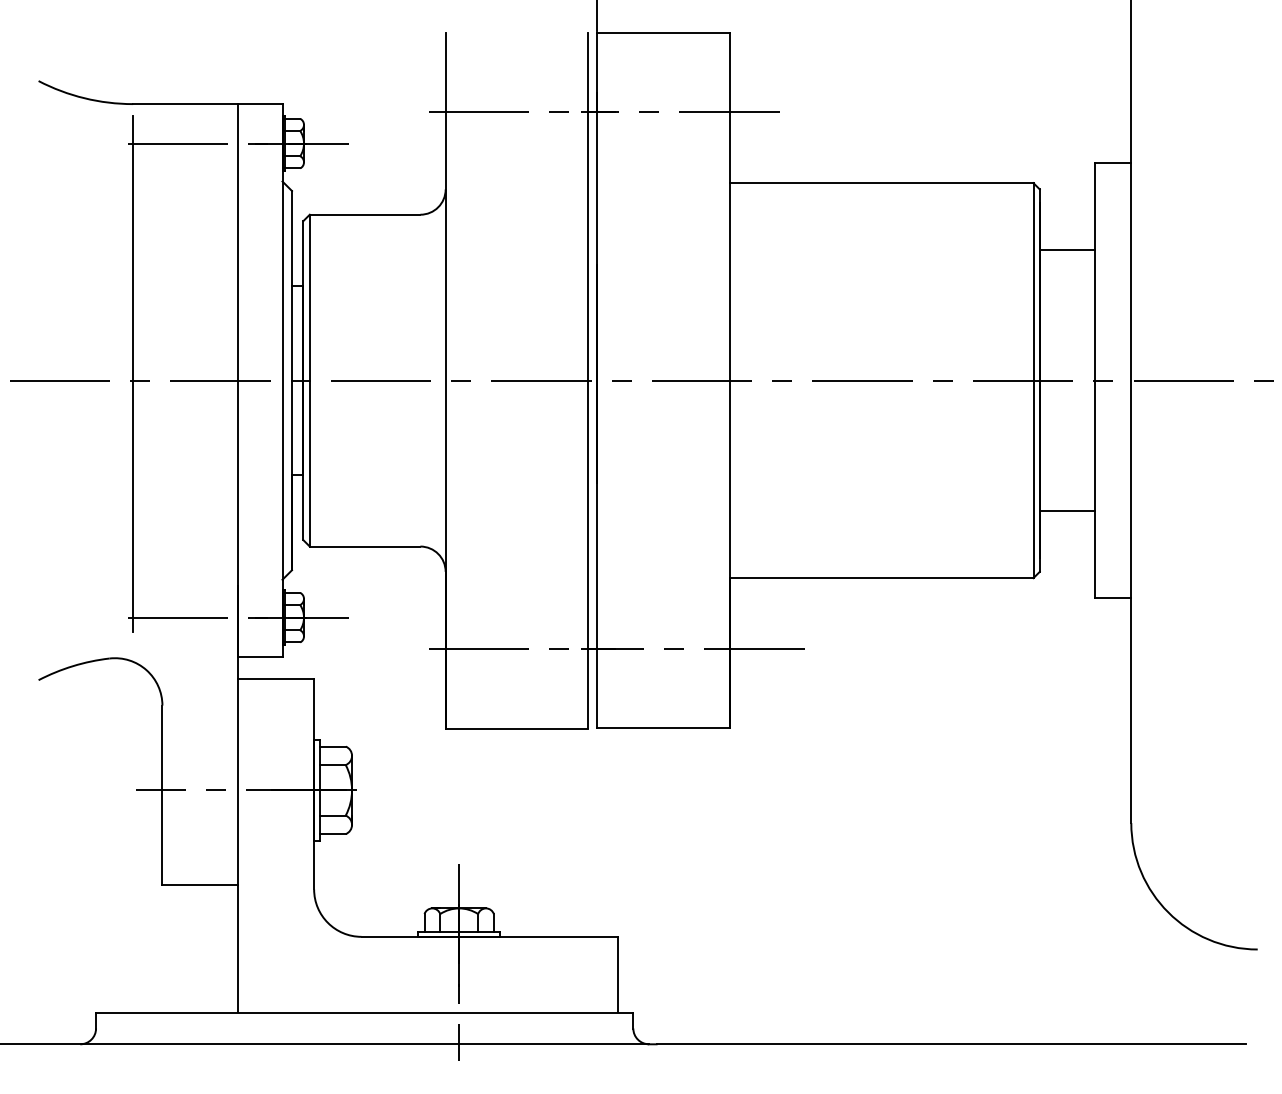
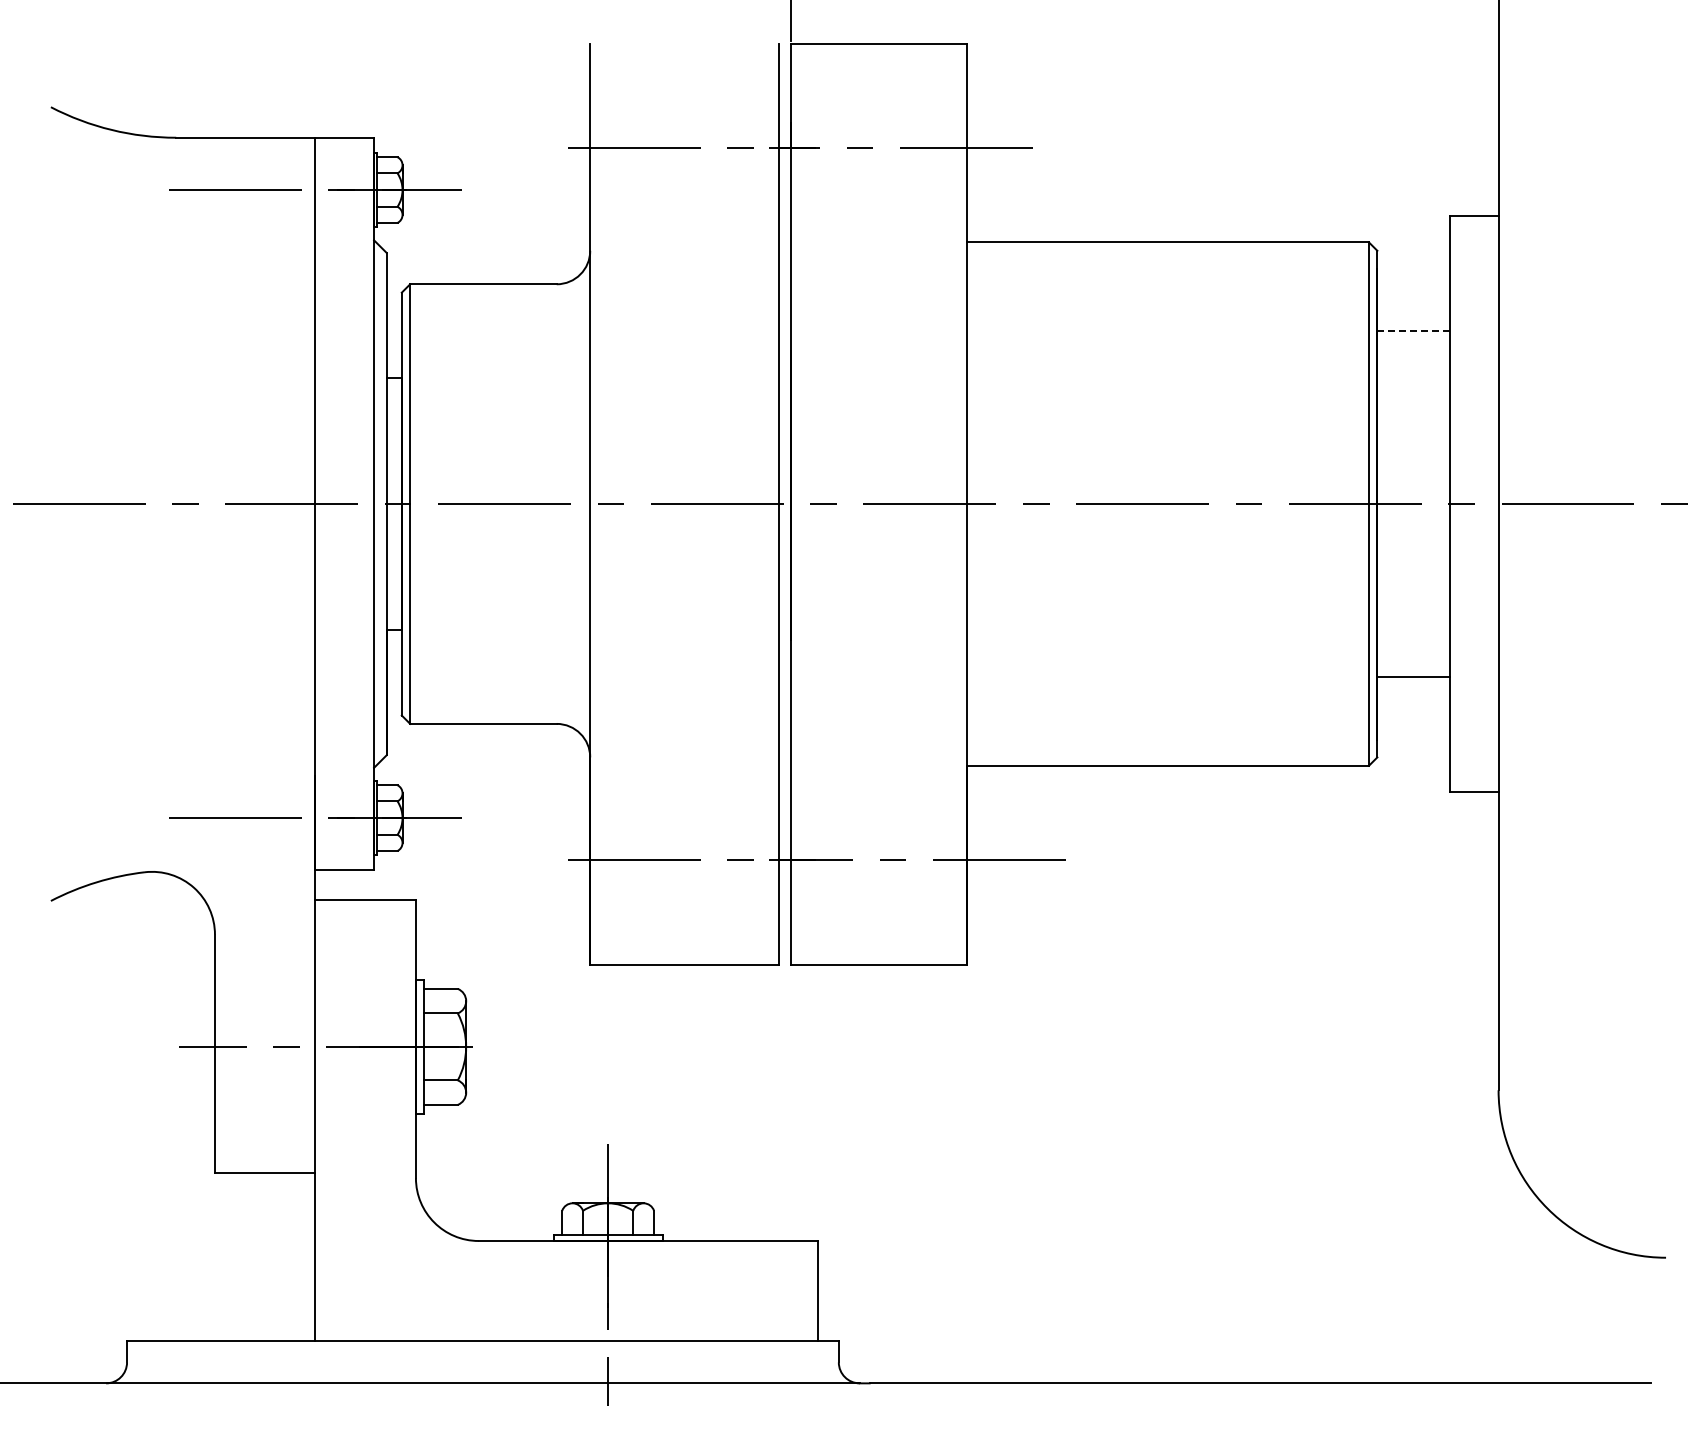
line: (1067, 250) -> (1413, 331), solid -> dashed
line: (133, 373) -> (176, 494), removed

